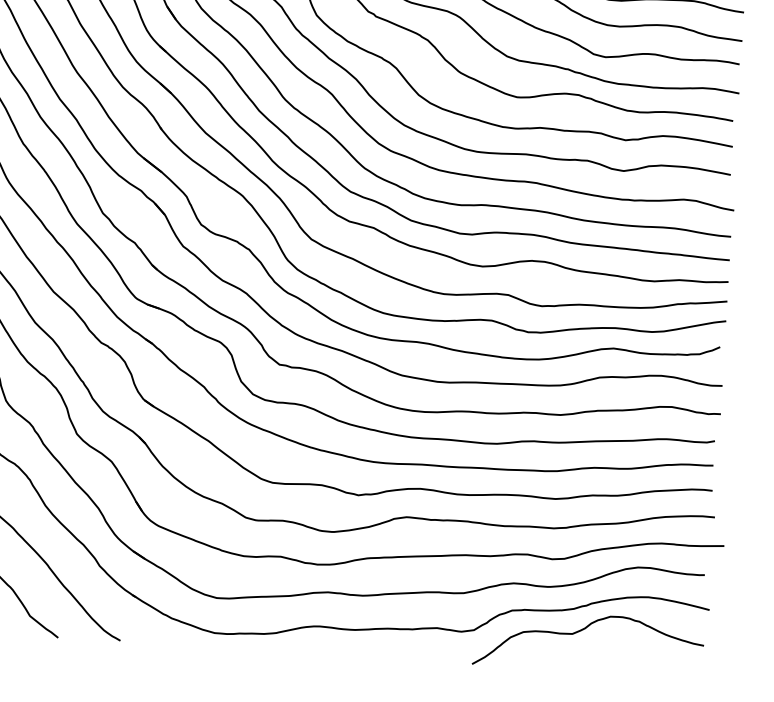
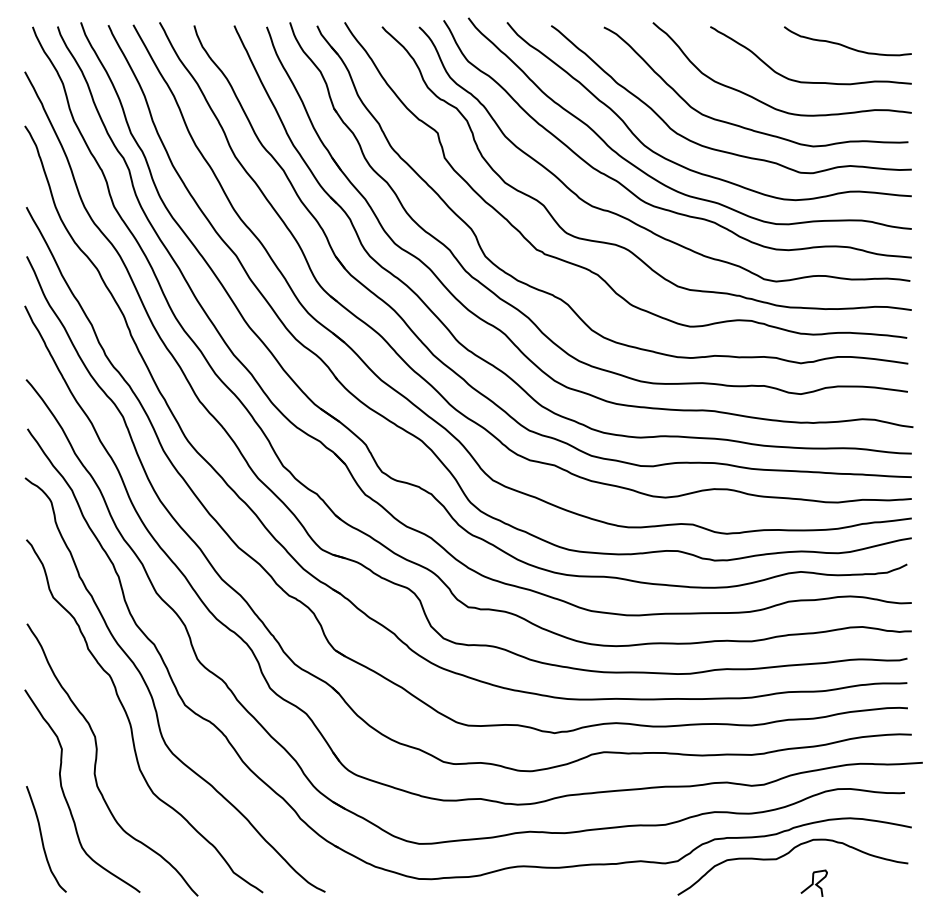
curve: (608, 659) -> (813, 882), added

